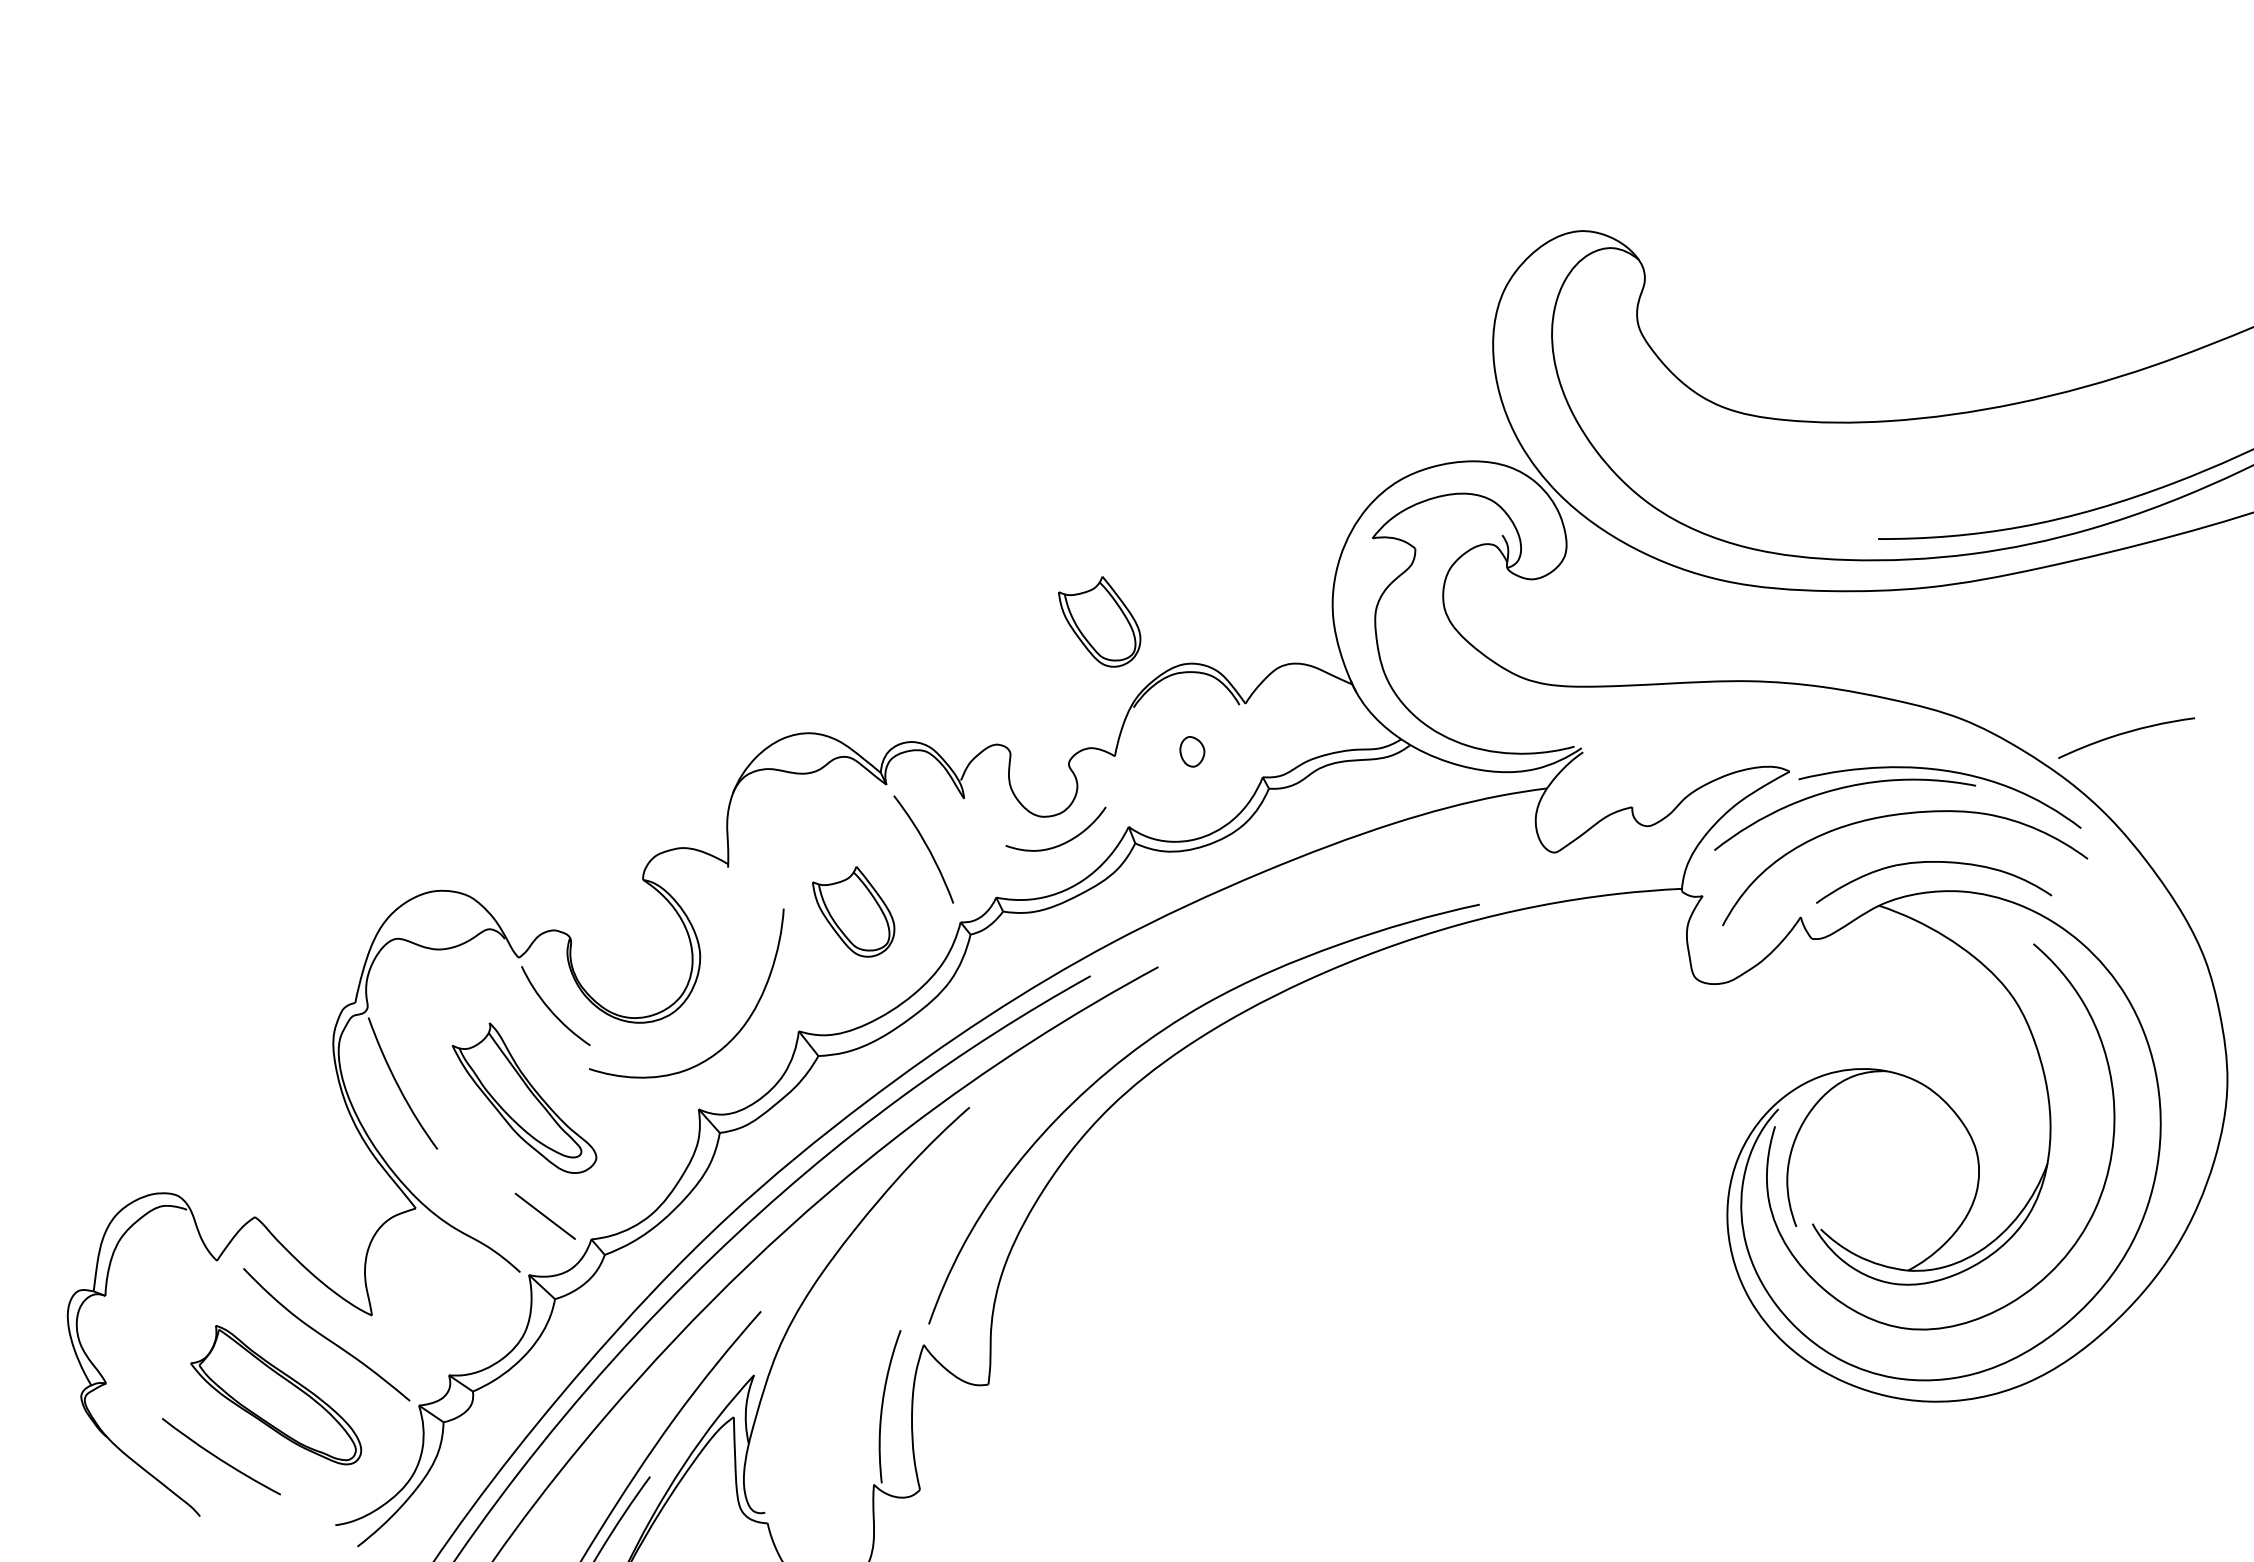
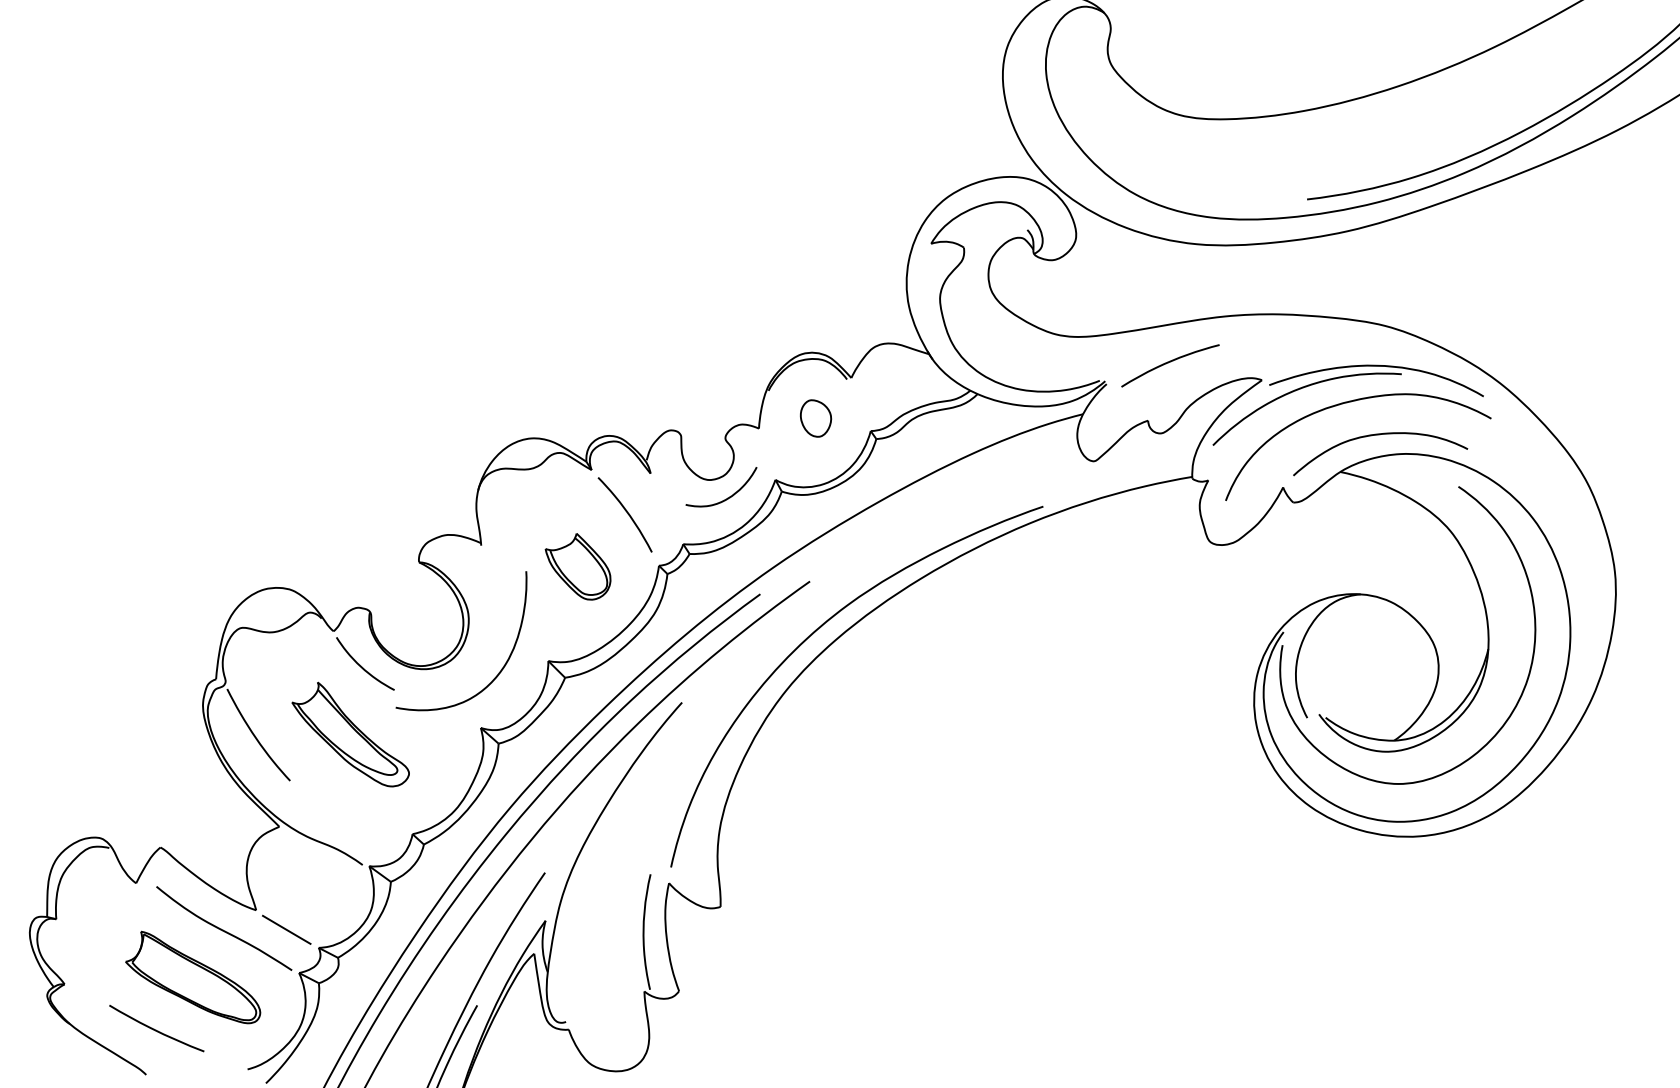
part: (1099, 621) -> (735, 329), removed
curve: (2126, 733) -> (1169, 362), moved
part: (1192, 751) -> (816, 418), size x1.67
line: (544, 1215) -> (286, 929), moved

